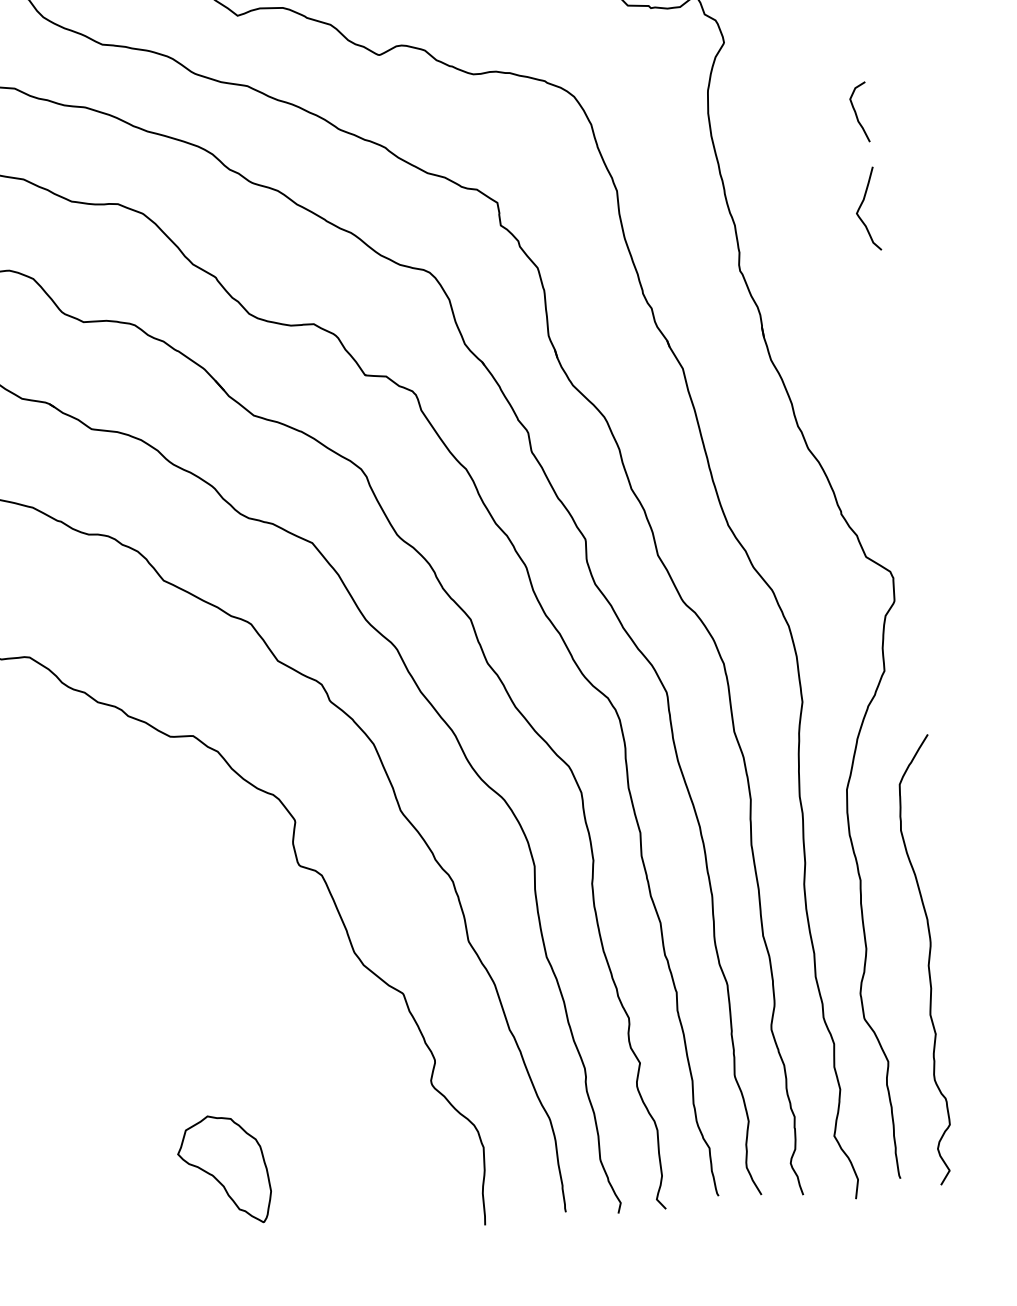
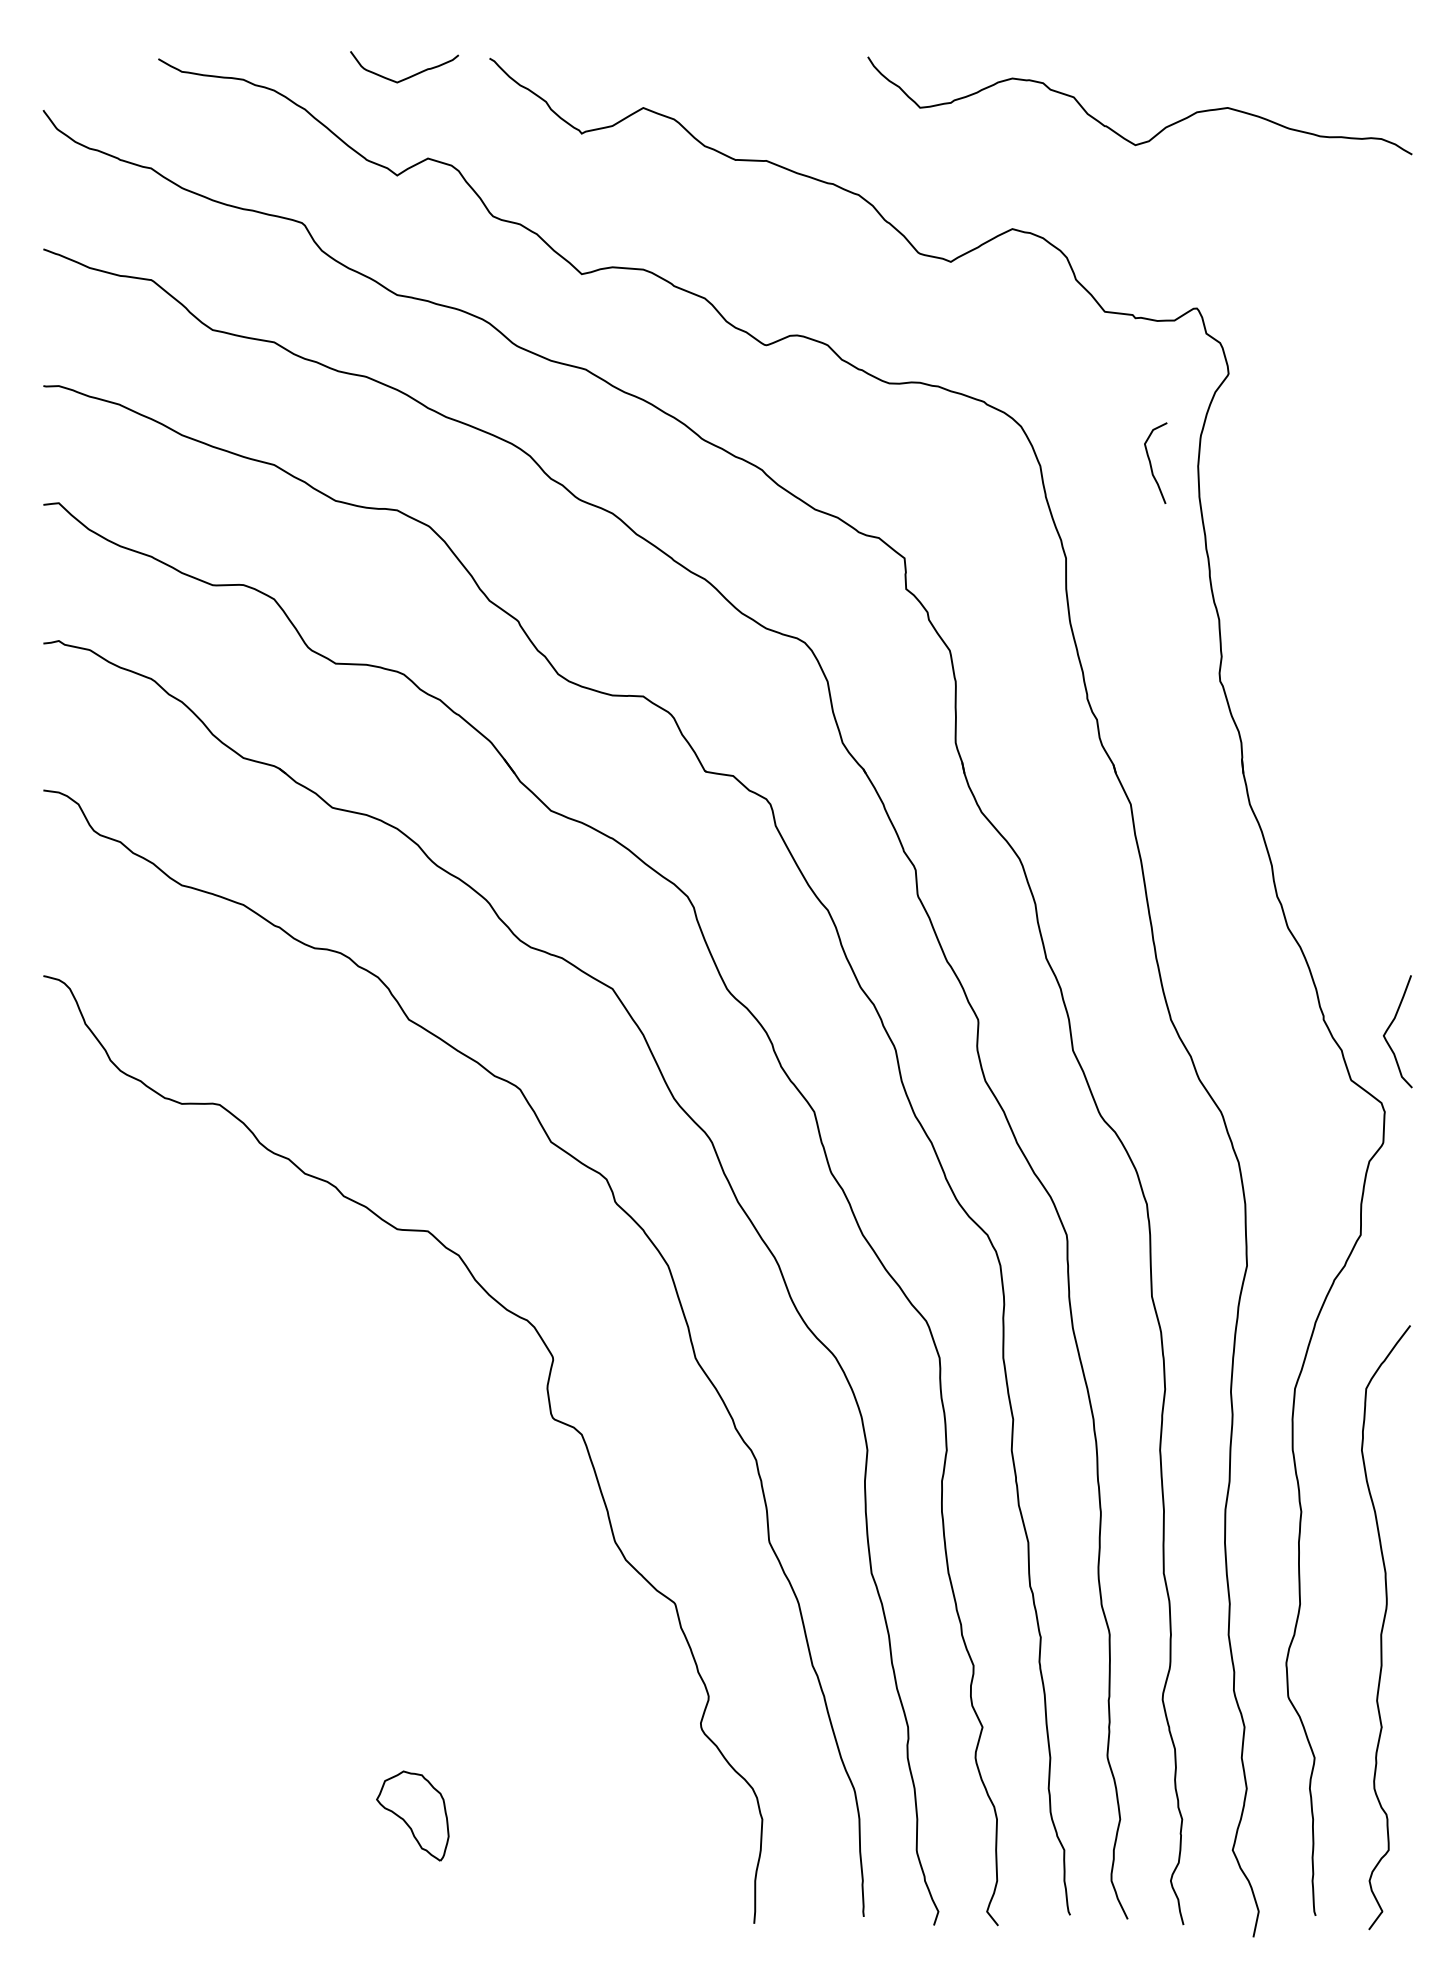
curve: (856, 113) -> (1151, 463), moved
curve: (861, 205) -> (1391, 1025), moved
part: (224, 1169) -> (412, 1815), size x0.6

